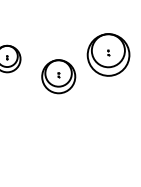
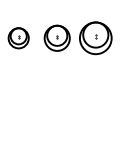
part: (57, 75) -> (56, 37), moved

